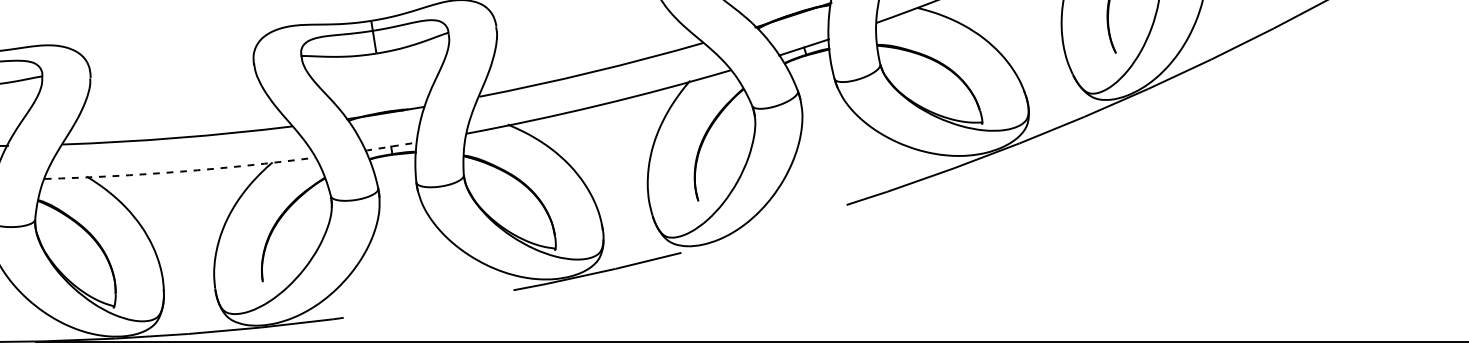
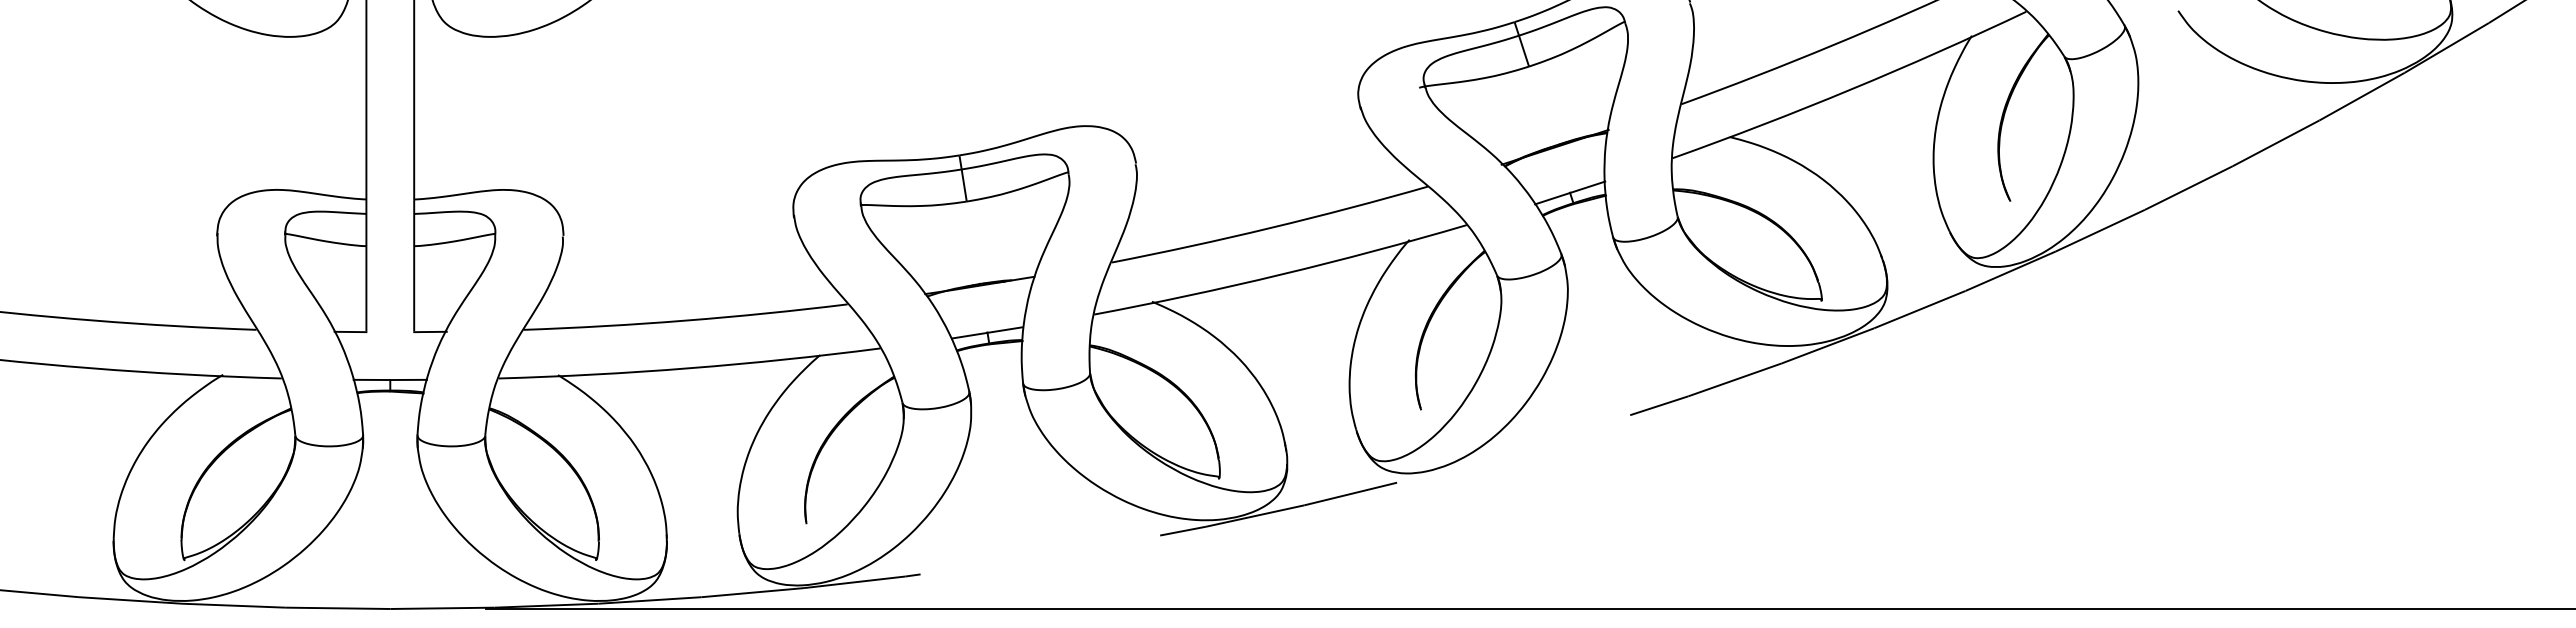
line: (390, 147) -> (986, 333), dashed -> solid
arc: (180, 171) -> (690, 368), dashed -> solid

